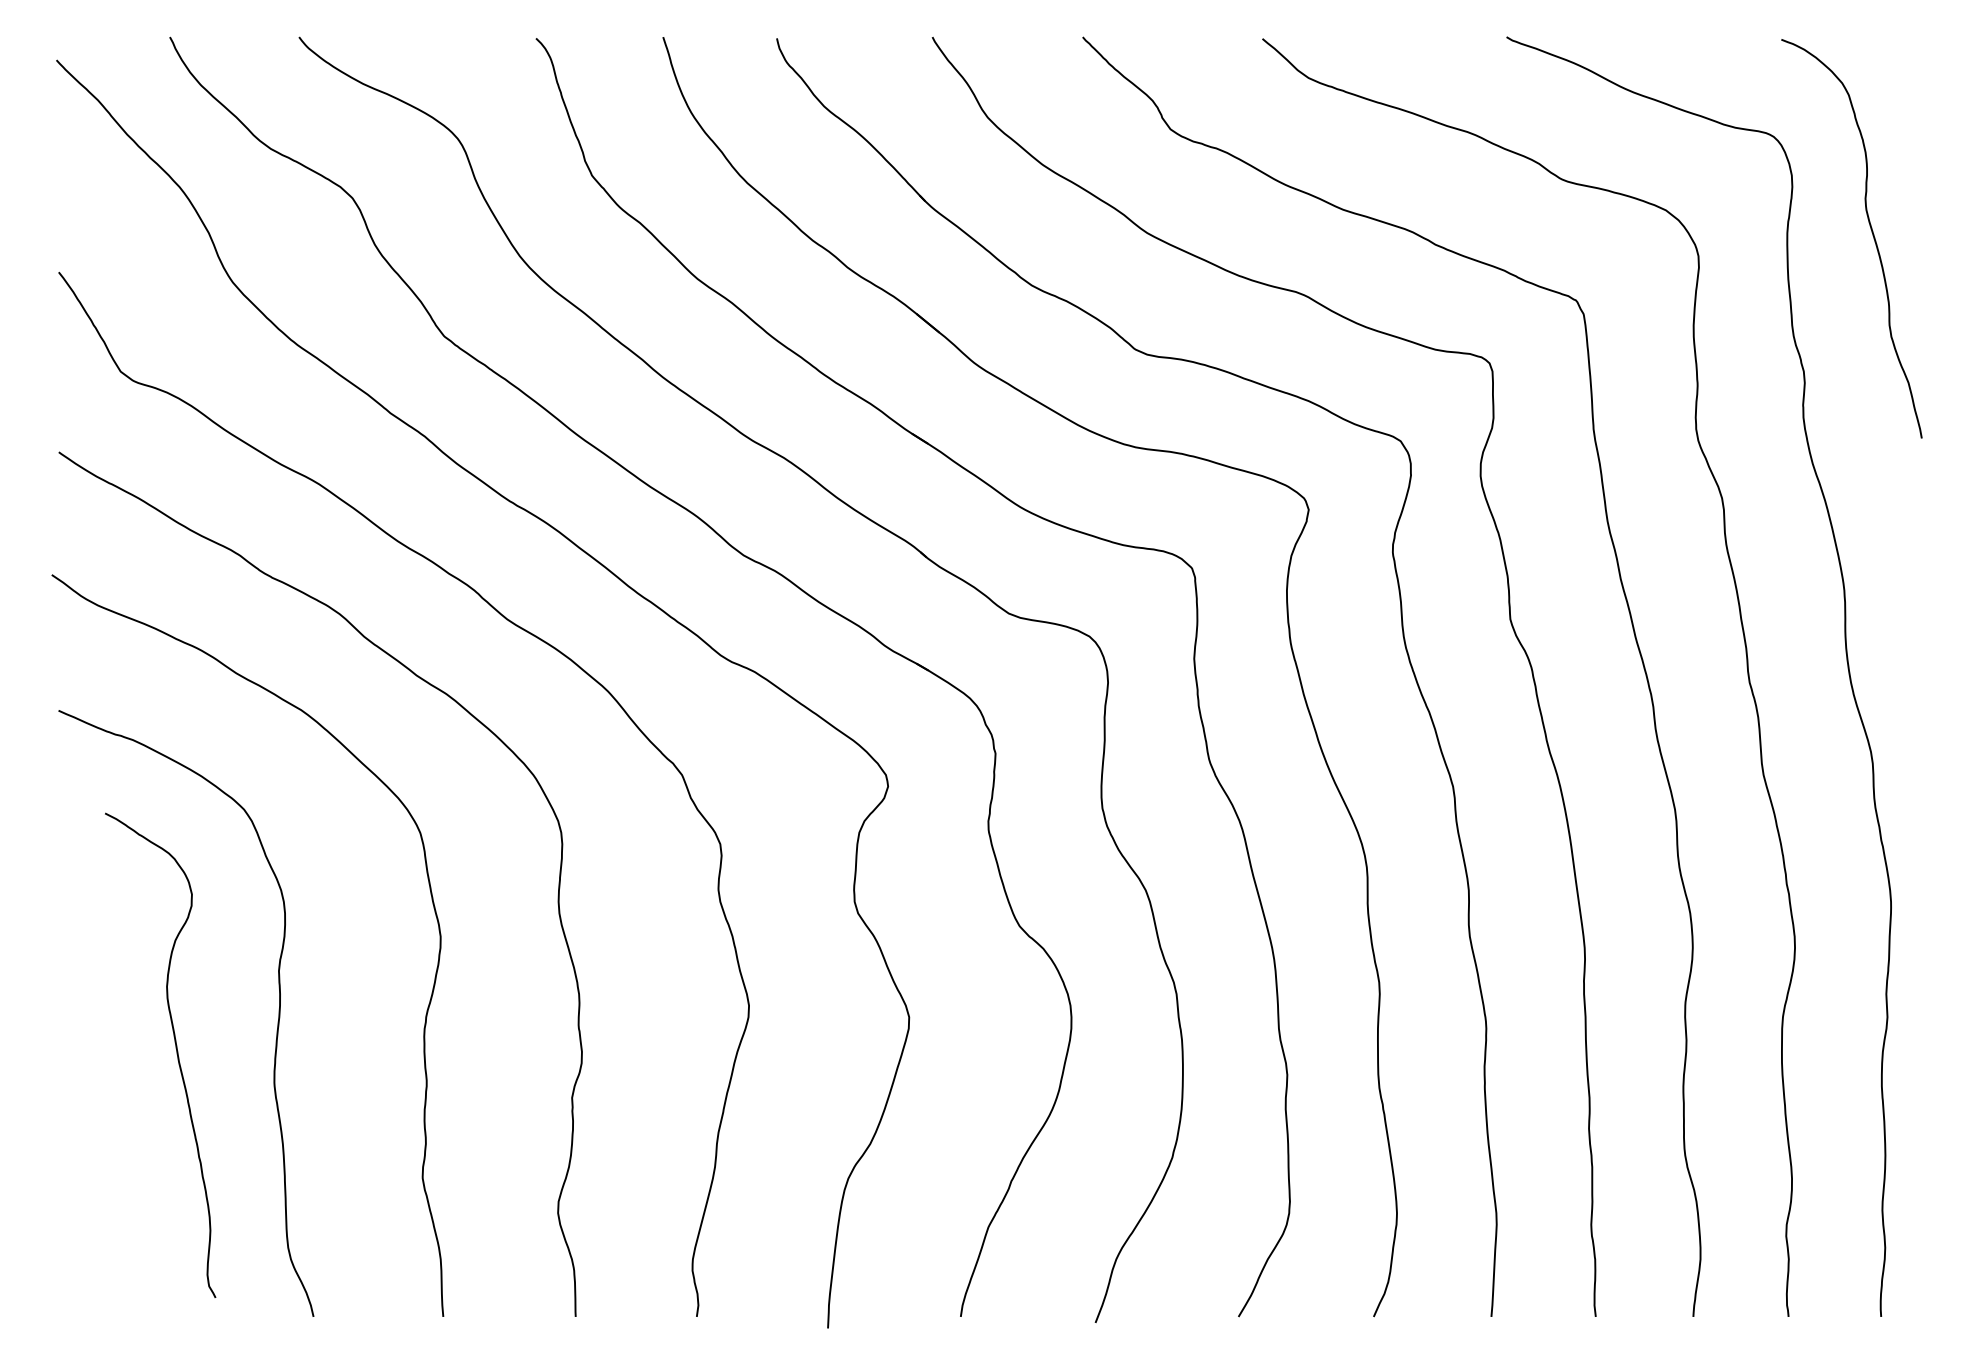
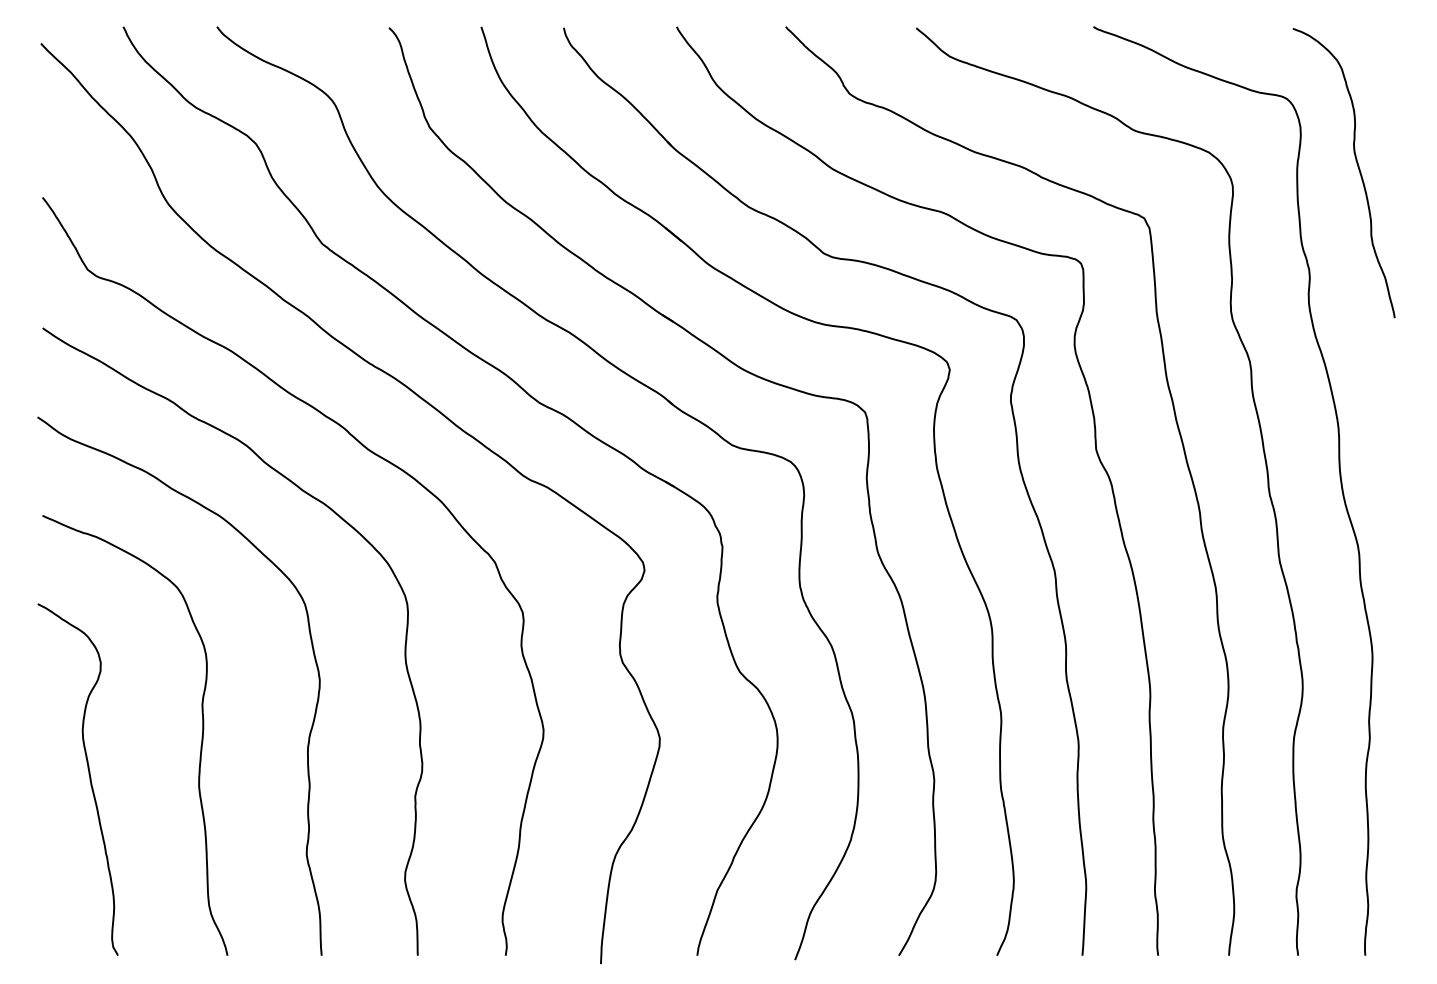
curve: (176, 1054) -> (89, 779), moved

